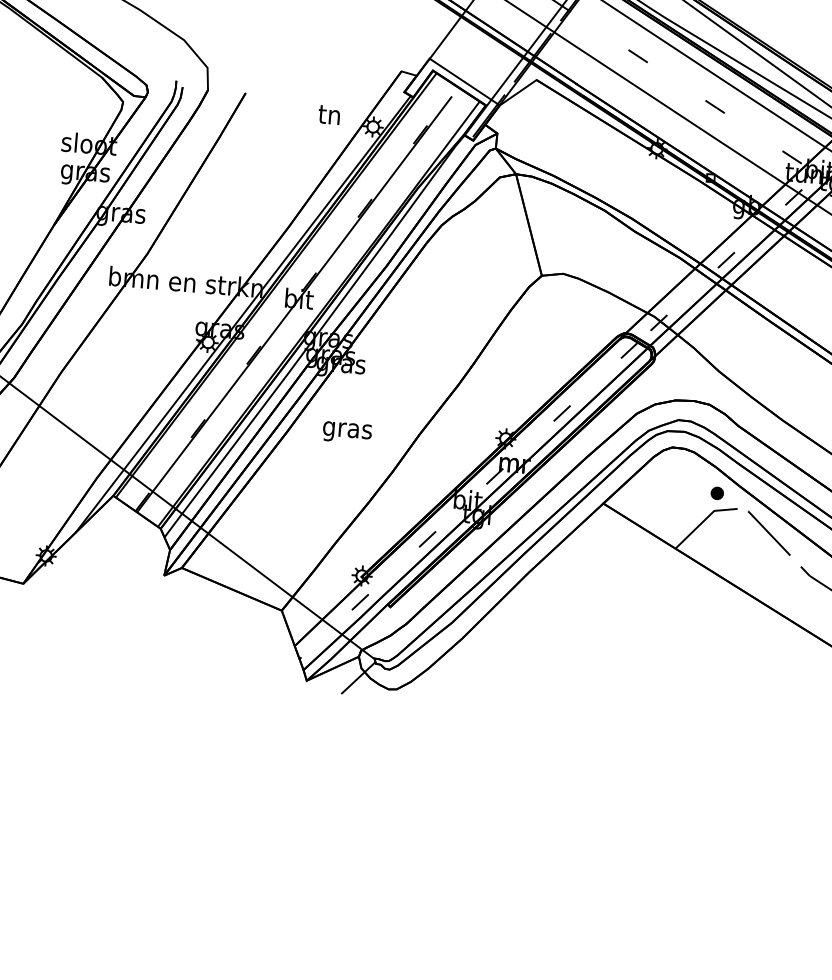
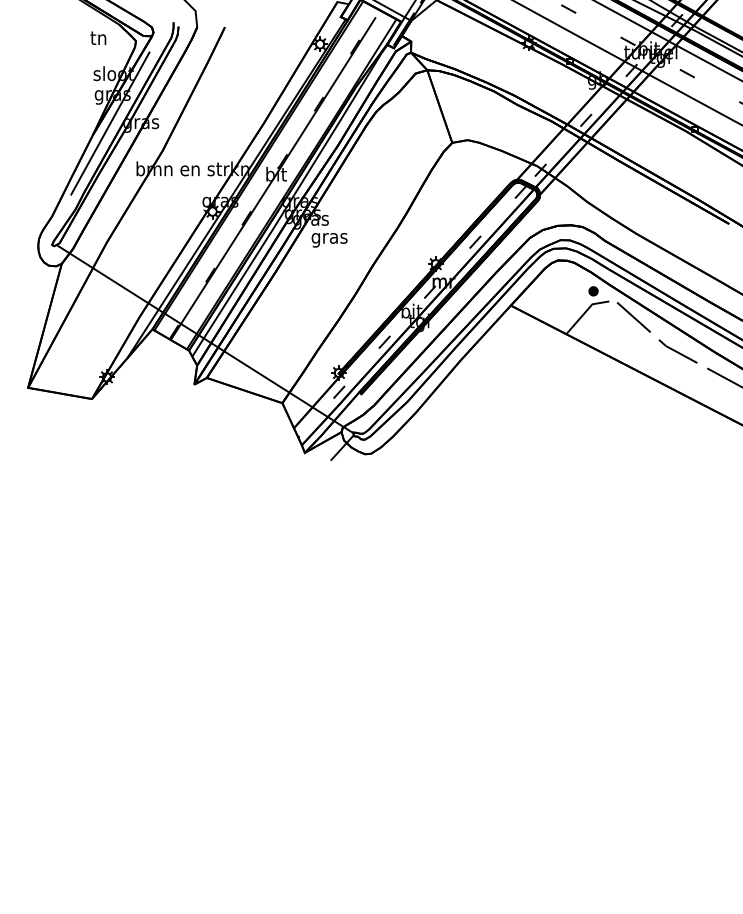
text: (329, 114) -> (98, 37), moved
line: (79, 211) -> (110, 123), added
text: (347, 433) -> (329, 240), moved

